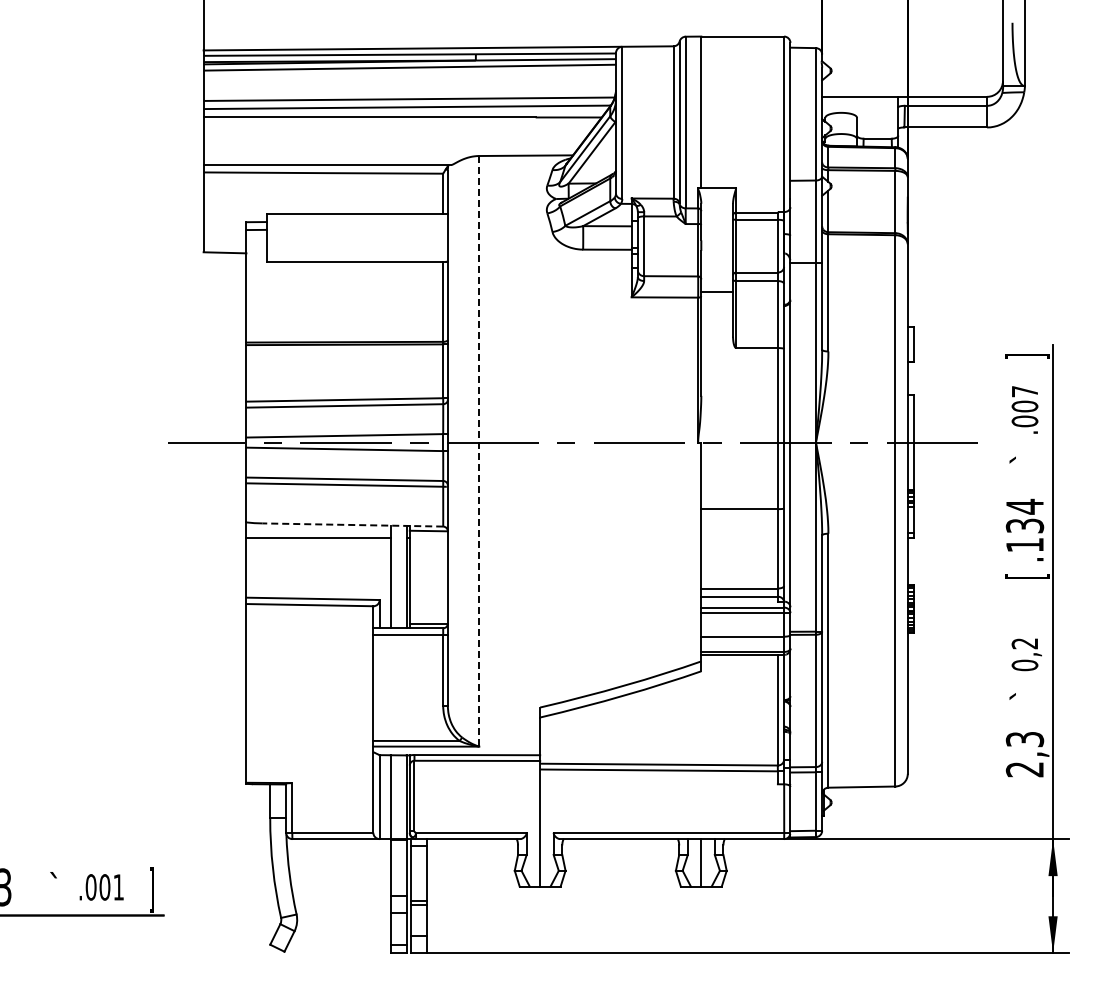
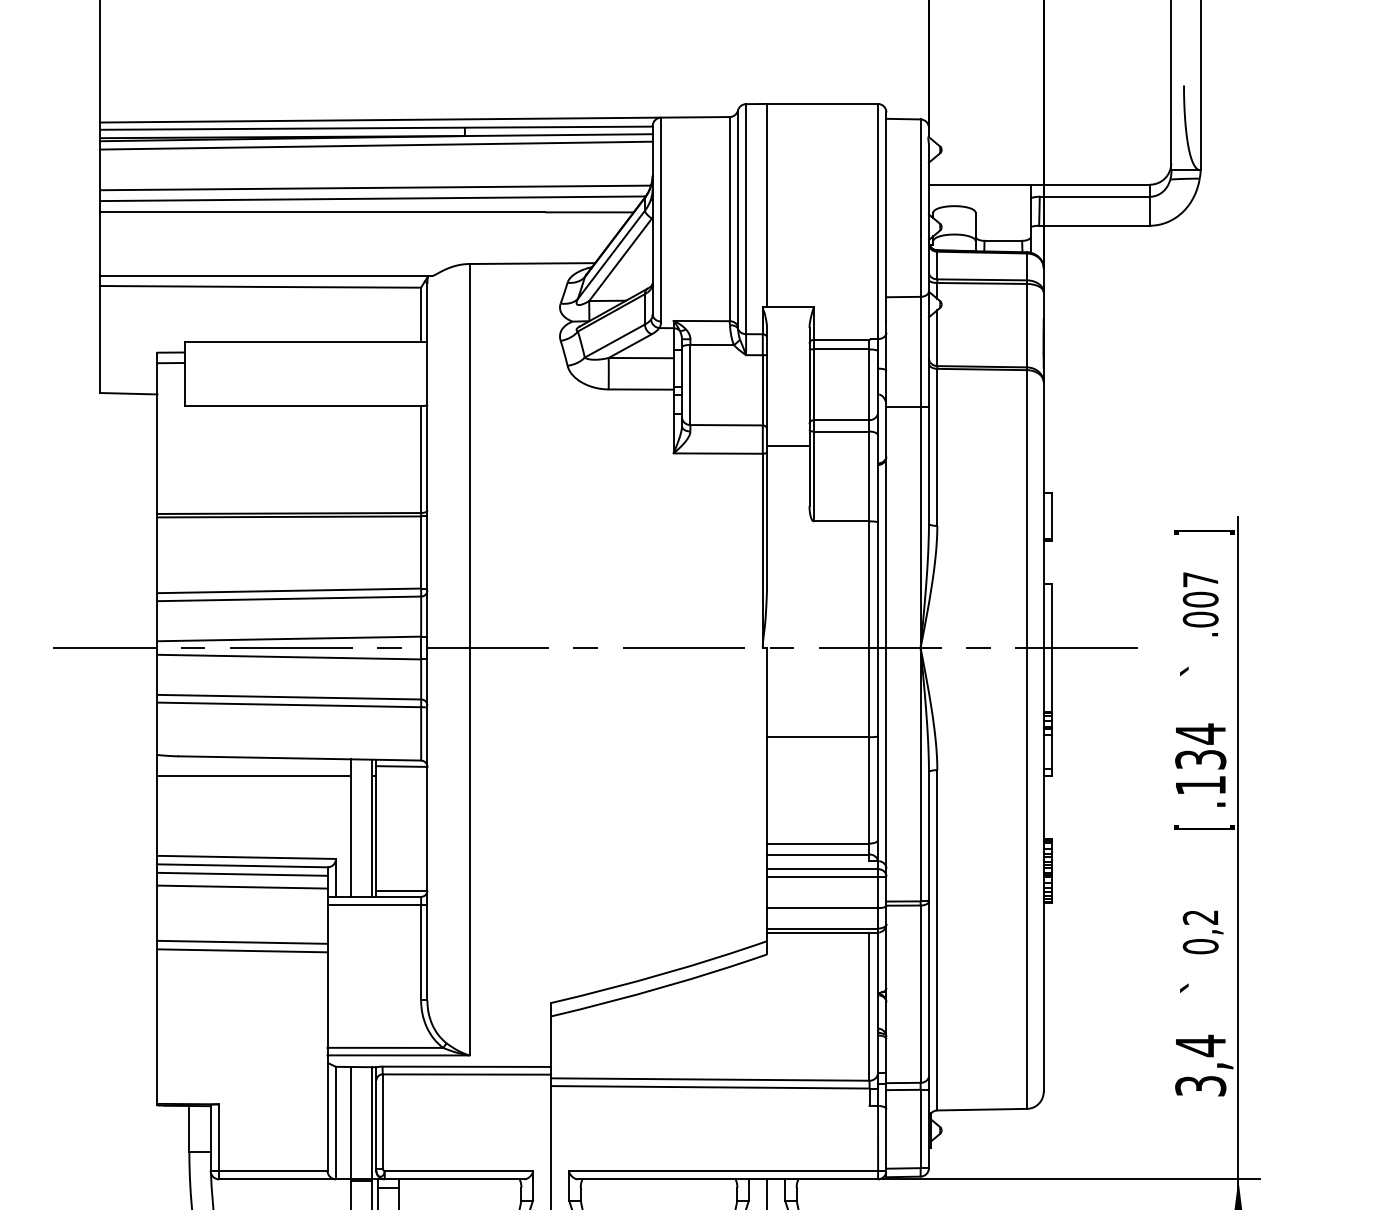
line: (479, 451) -> (469, 659), dashed -> solid
line: (352, 524) -> (299, 757), dashed -> solid
line: (309, 611) -> (241, 874), added
line: (309, 620) -> (241, 886), added
line: (309, 662) -> (241, 942), added
line: (309, 668) -> (241, 950), added
text: (1024, 754) -> (1200, 1065), 2,3 -> 3,4

